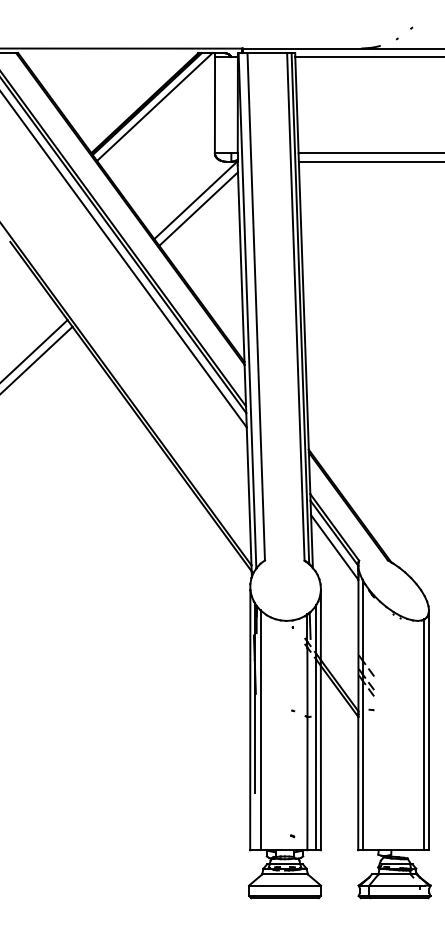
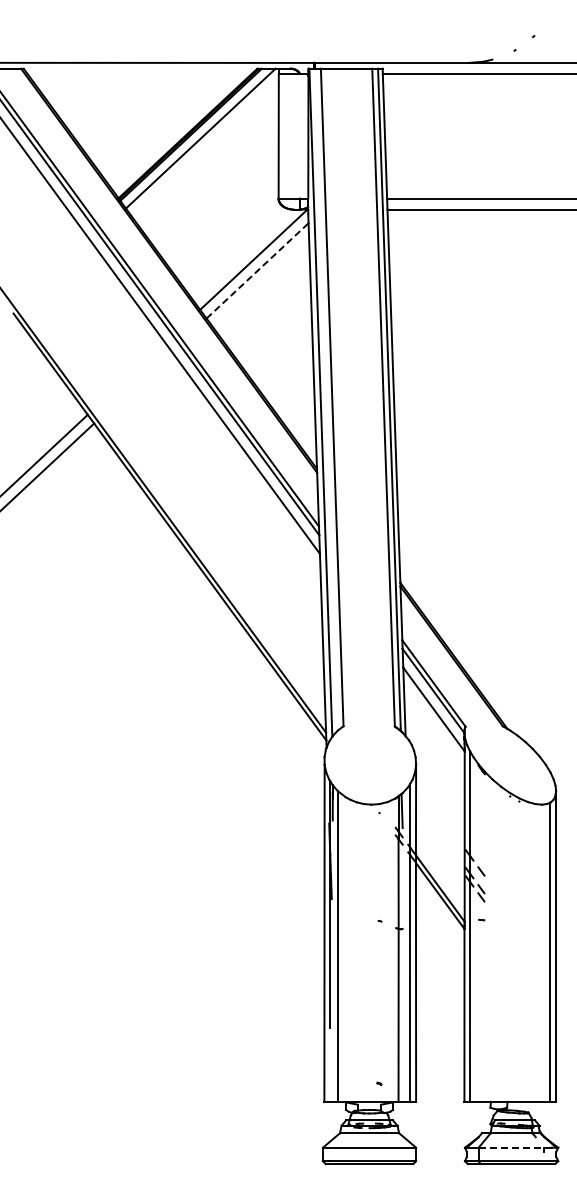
line: (198, 208) -> (257, 270), solid -> dashed
line: (394, 885) -> (511, 1147), solid -> dashed

